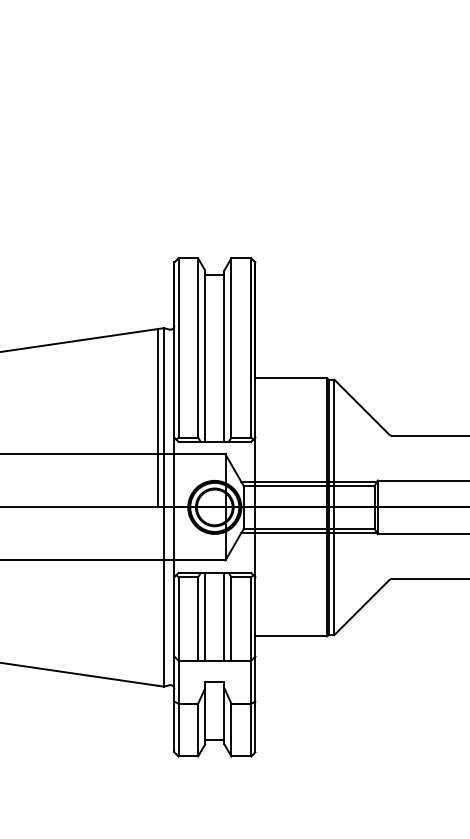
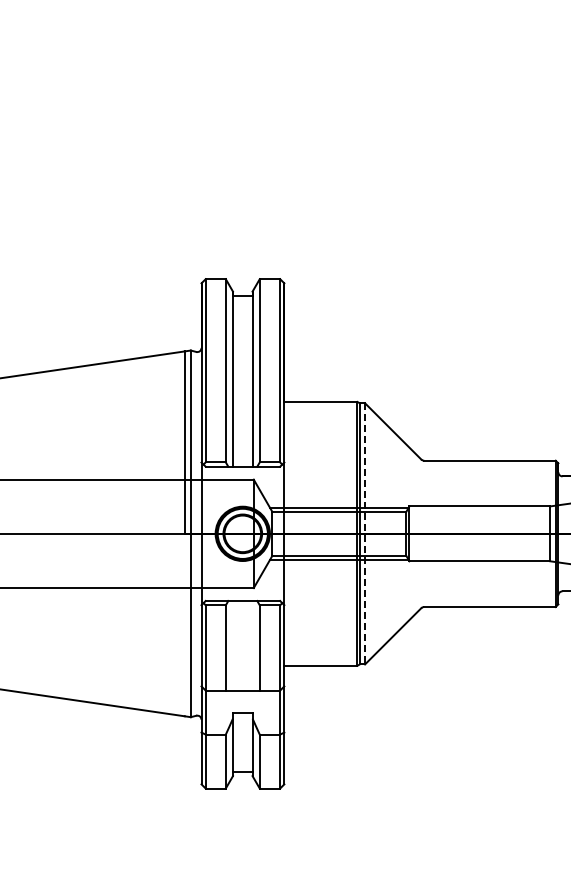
line: (334, 507) -> (365, 533), solid -> dashed
line: (204, 616) -> (232, 645), removed
line: (224, 616) -> (252, 645), removed

